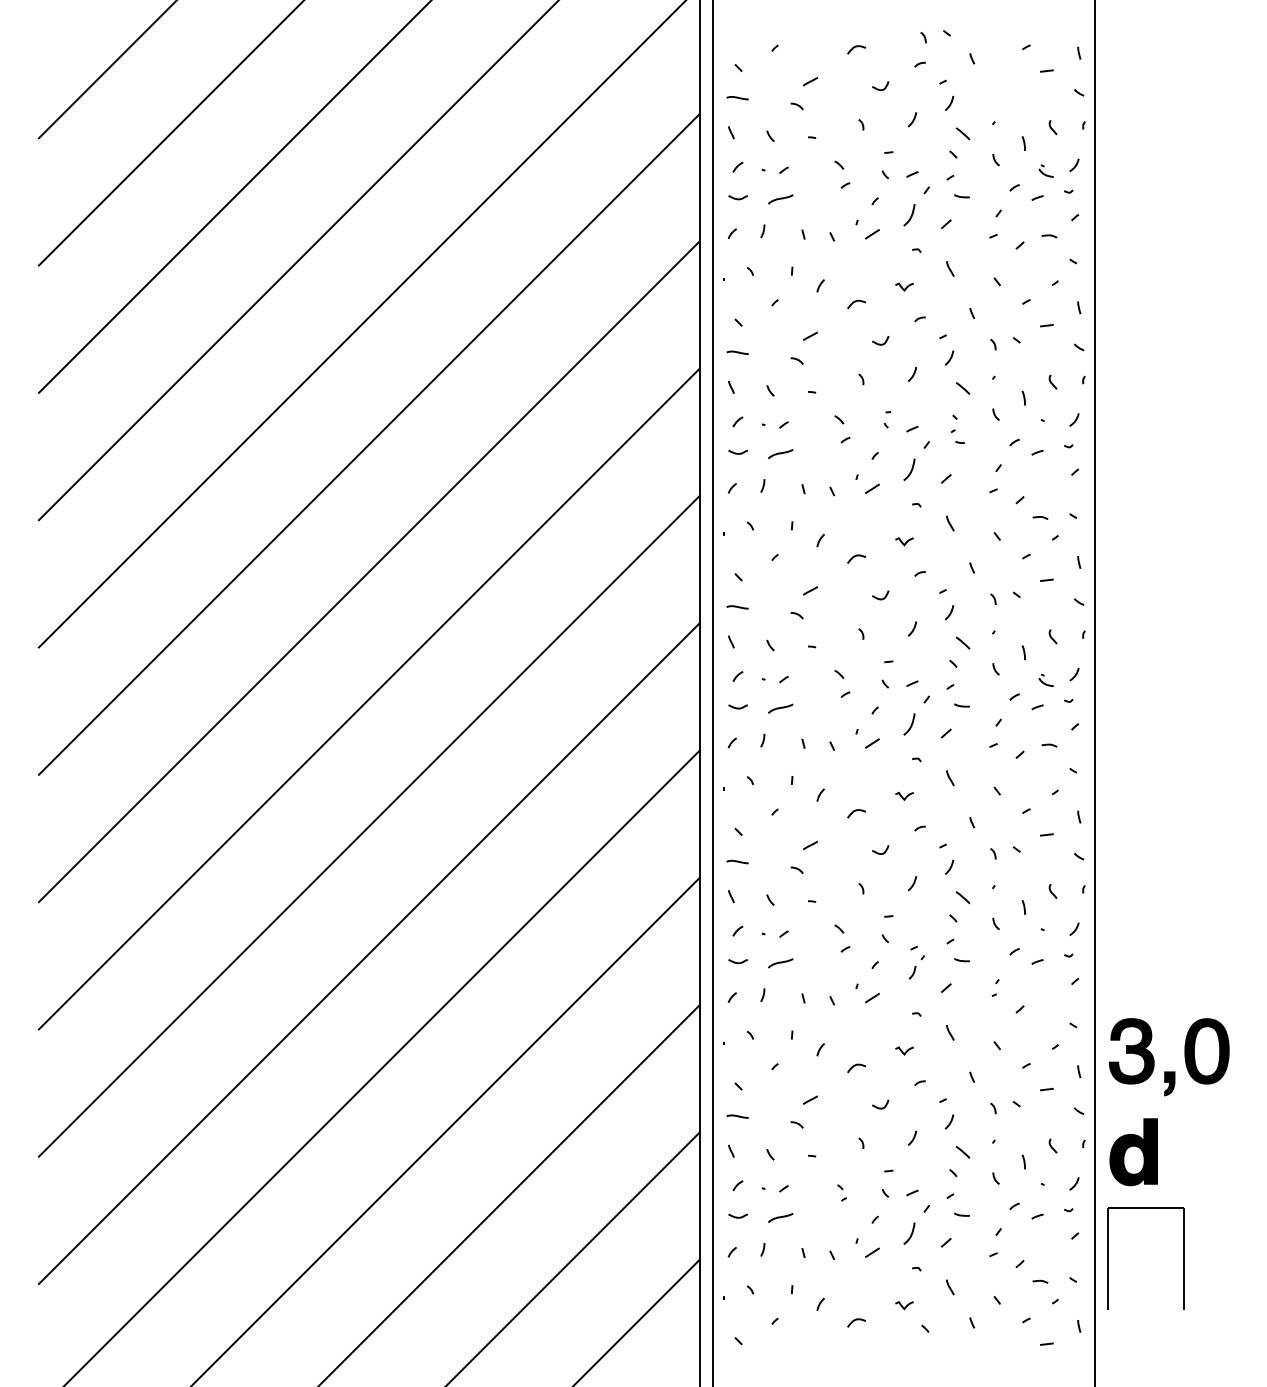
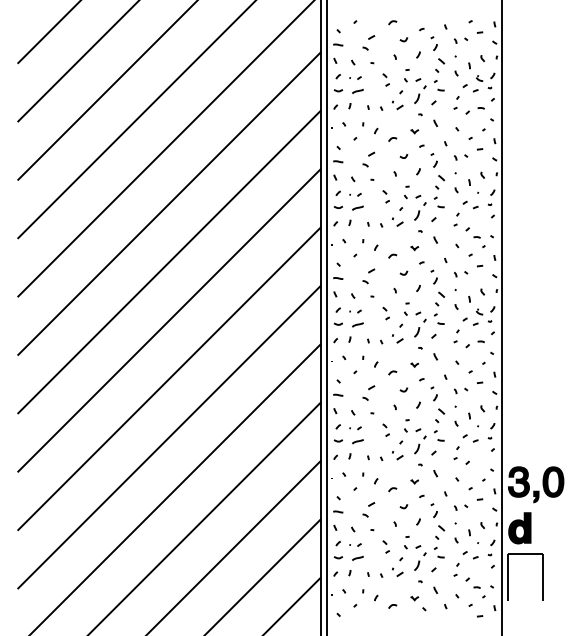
part: (934, 35) -> (460, 40), moved
part: (886, 419) -> (406, 192), size x1.67
part: (956, 428) -> (438, 196), size x1.67
part: (917, 962) -> (420, 441), size x1.67
part: (995, 986) -> (456, 452), size x1.67
part: (840, 1191) -> (385, 546), size x1.67

